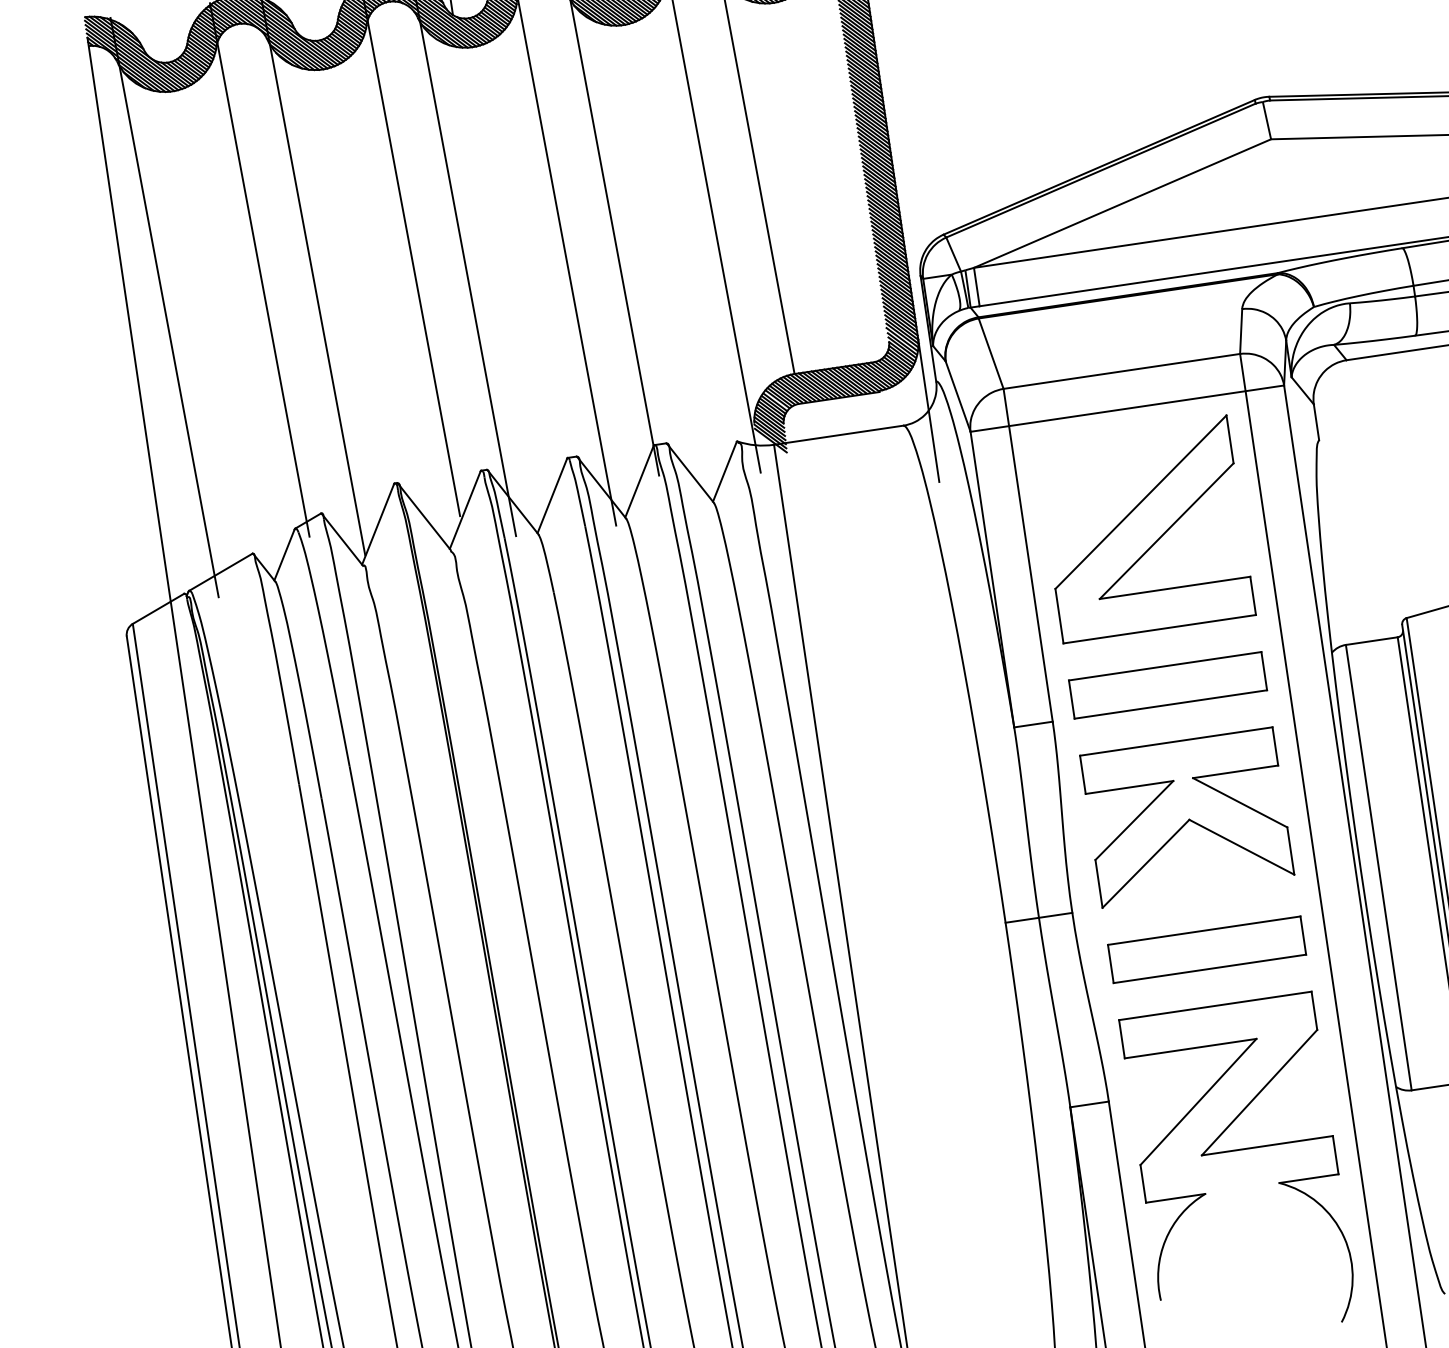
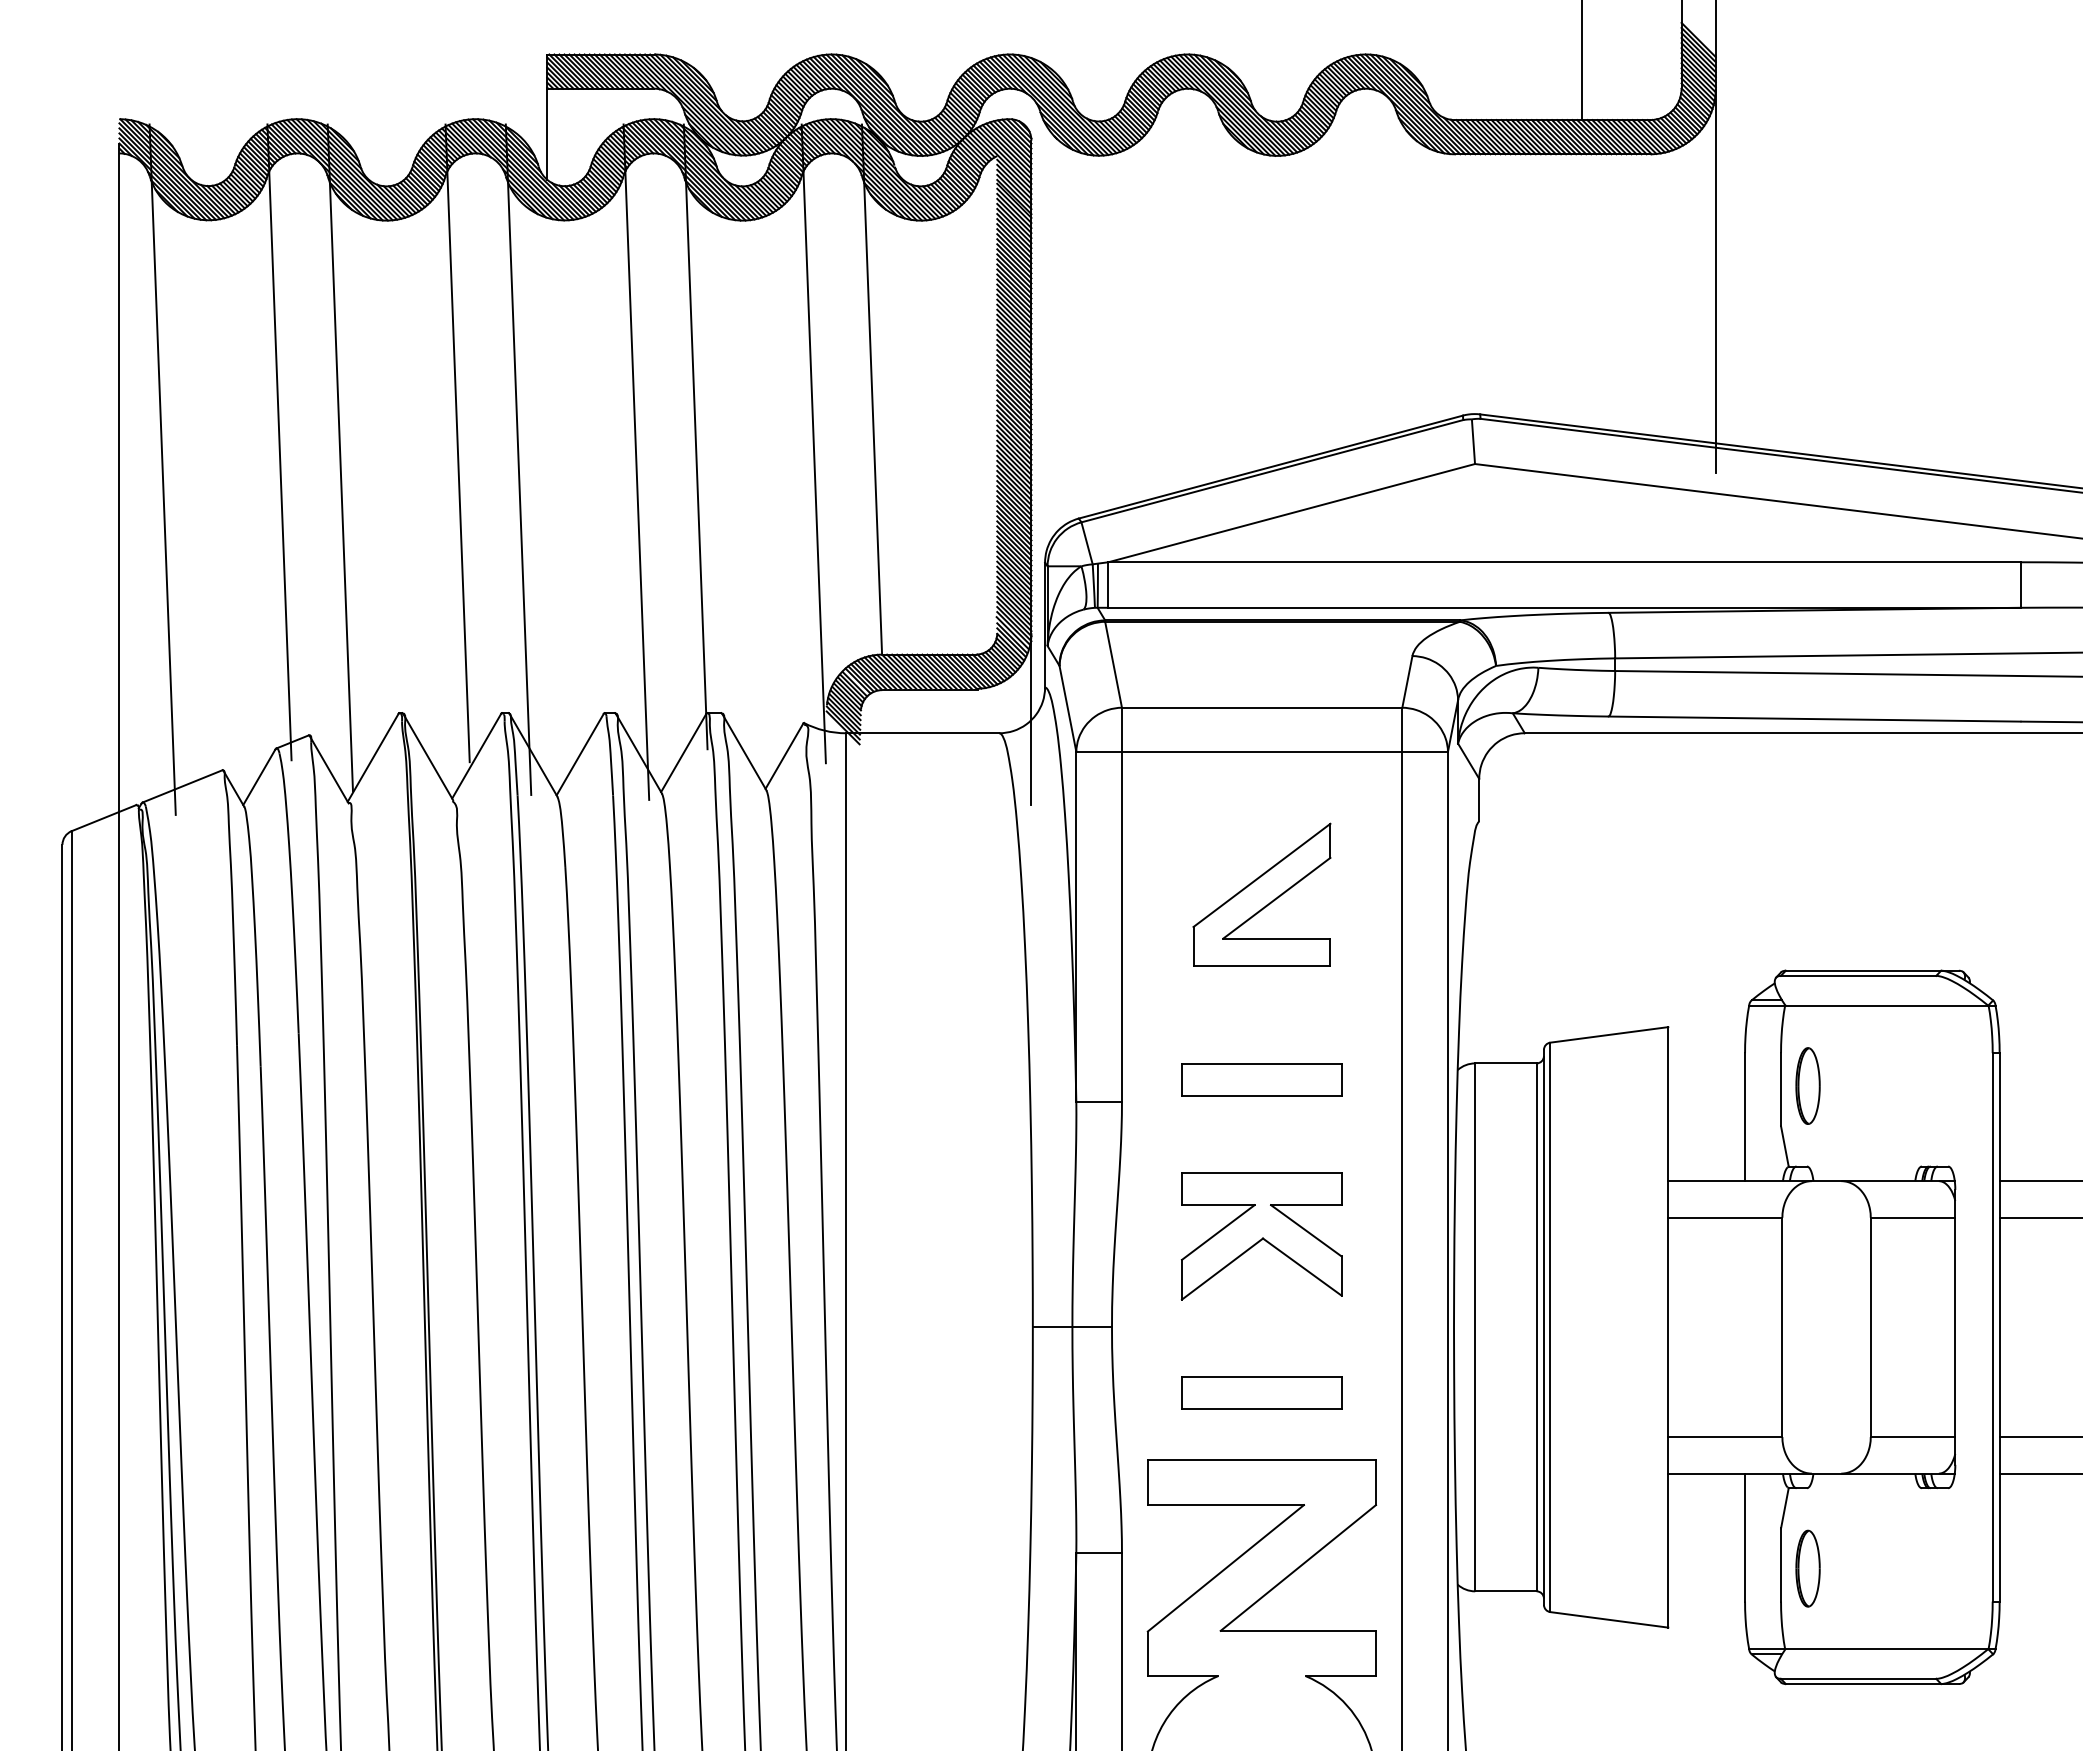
part: (1144, 529) -> (1261, 894), size x0.6
part: (1167, 685) -> (1261, 1079), size x0.7
part: (1187, 817) -> (1261, 1236), size x0.7
part: (1206, 950) -> (1261, 1393), size x0.7

